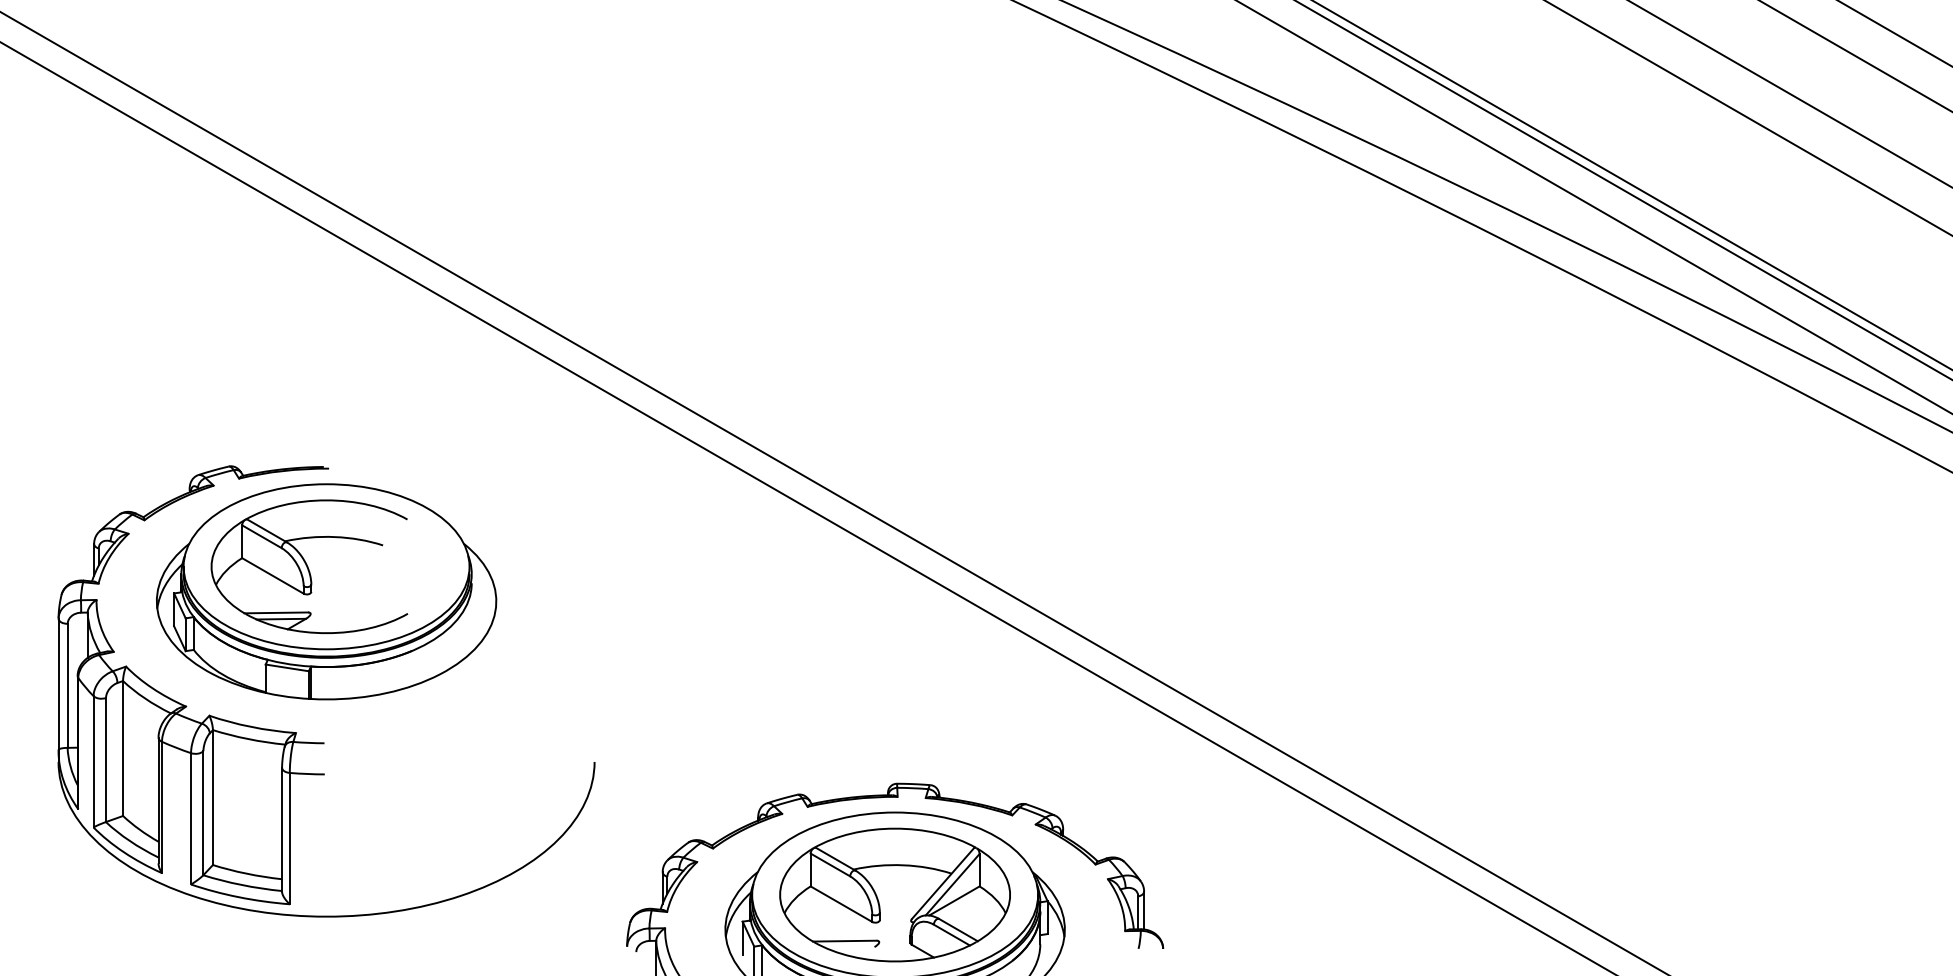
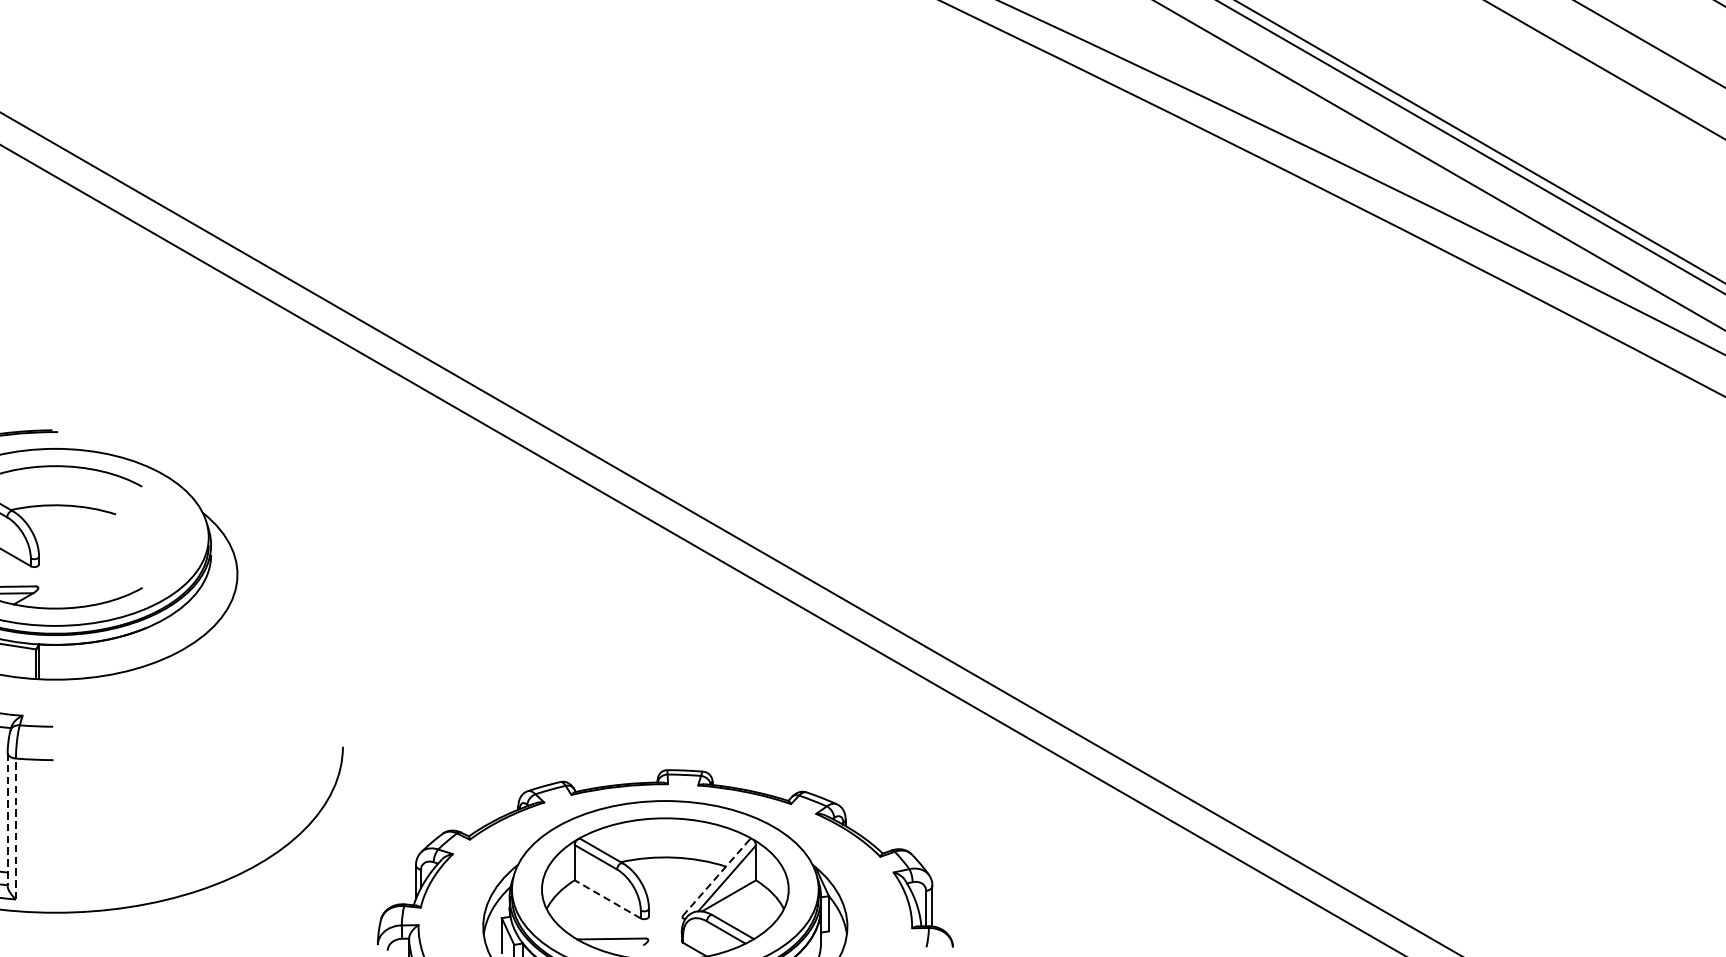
line: (282, 830) -> (8, 820), solid -> dashed
line: (289, 838) -> (15, 828), solid -> dashed
line: (943, 883) -> (717, 877), solid -> dashed
line: (841, 904) -> (607, 899), solid -> dashed

